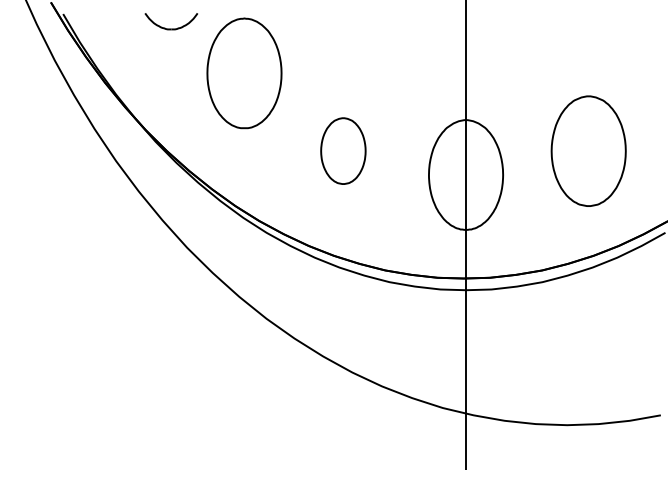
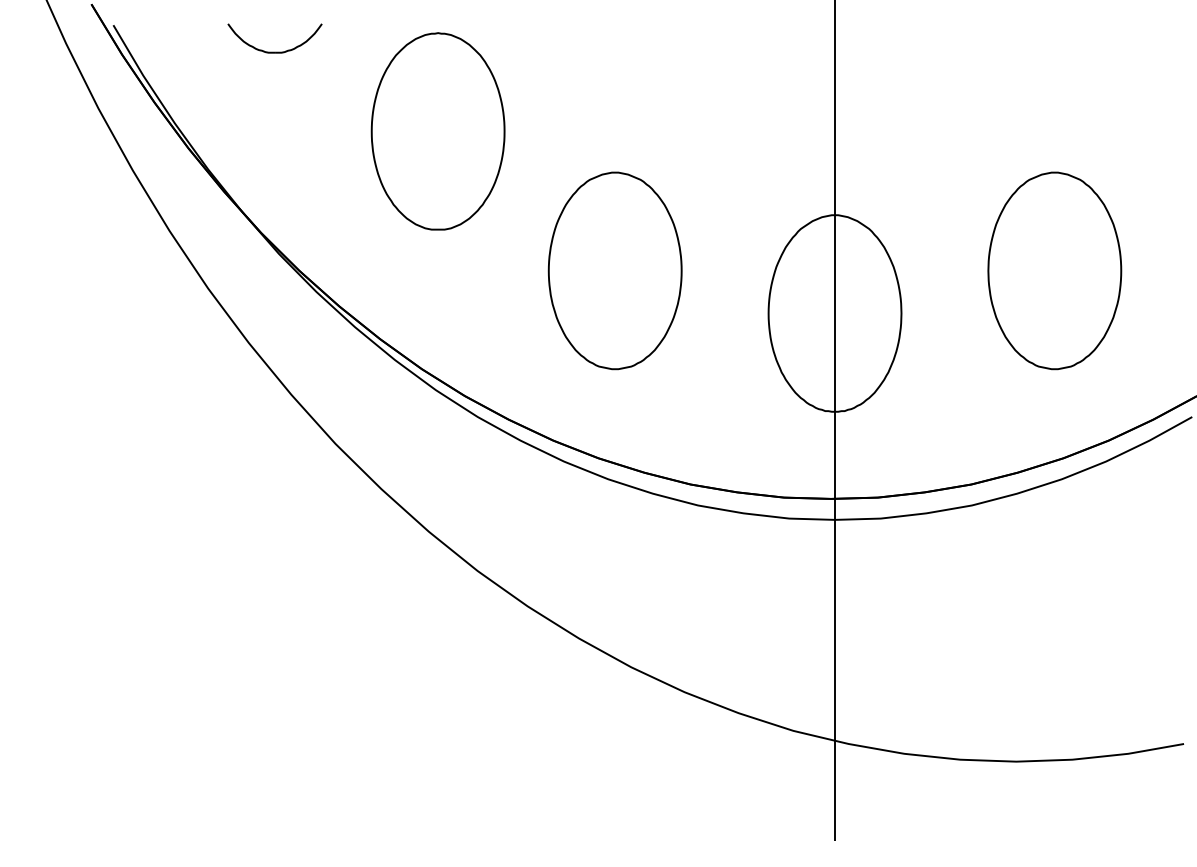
part: (170, 28) -> (273, 51), moved
part: (343, 150) -> (615, 269), size x1.67

